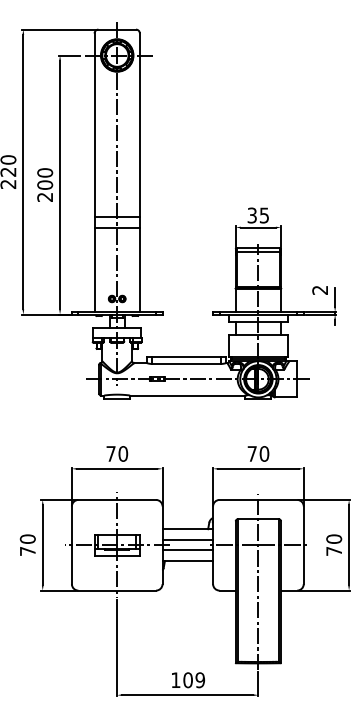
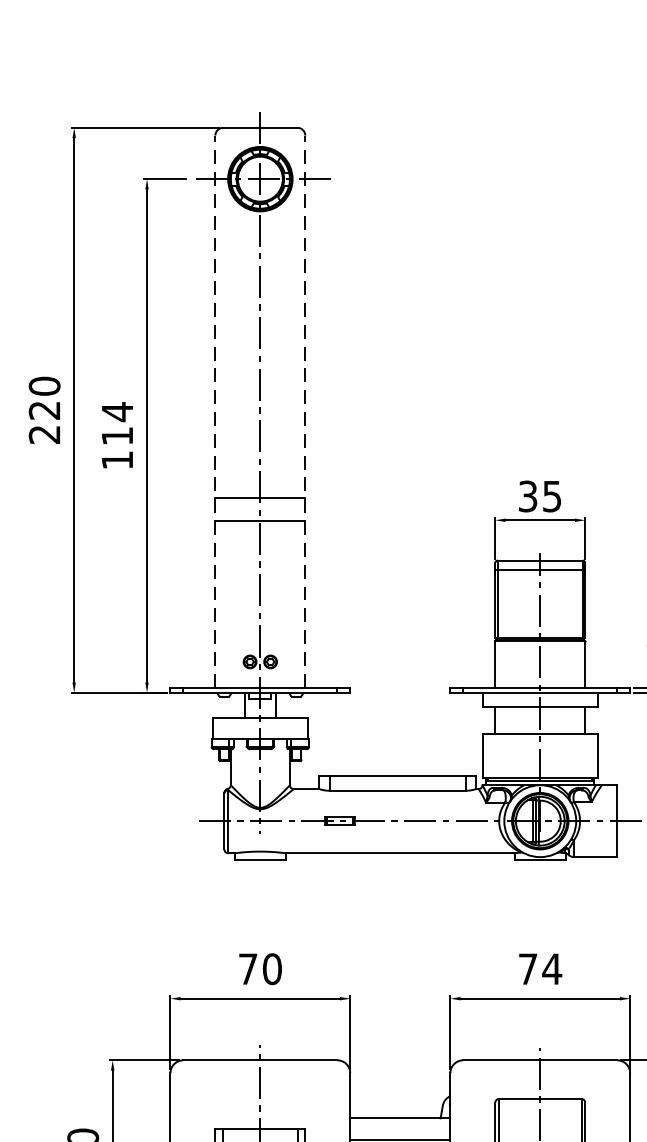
line: (94, 172) -> (215, 411), solid -> dashed
line: (139, 172) -> (304, 411), solid -> dashed
text: (45, 184) -> (118, 434), 200 -> 114
text: (264, 453) -> (552, 968), 70 -> 74

